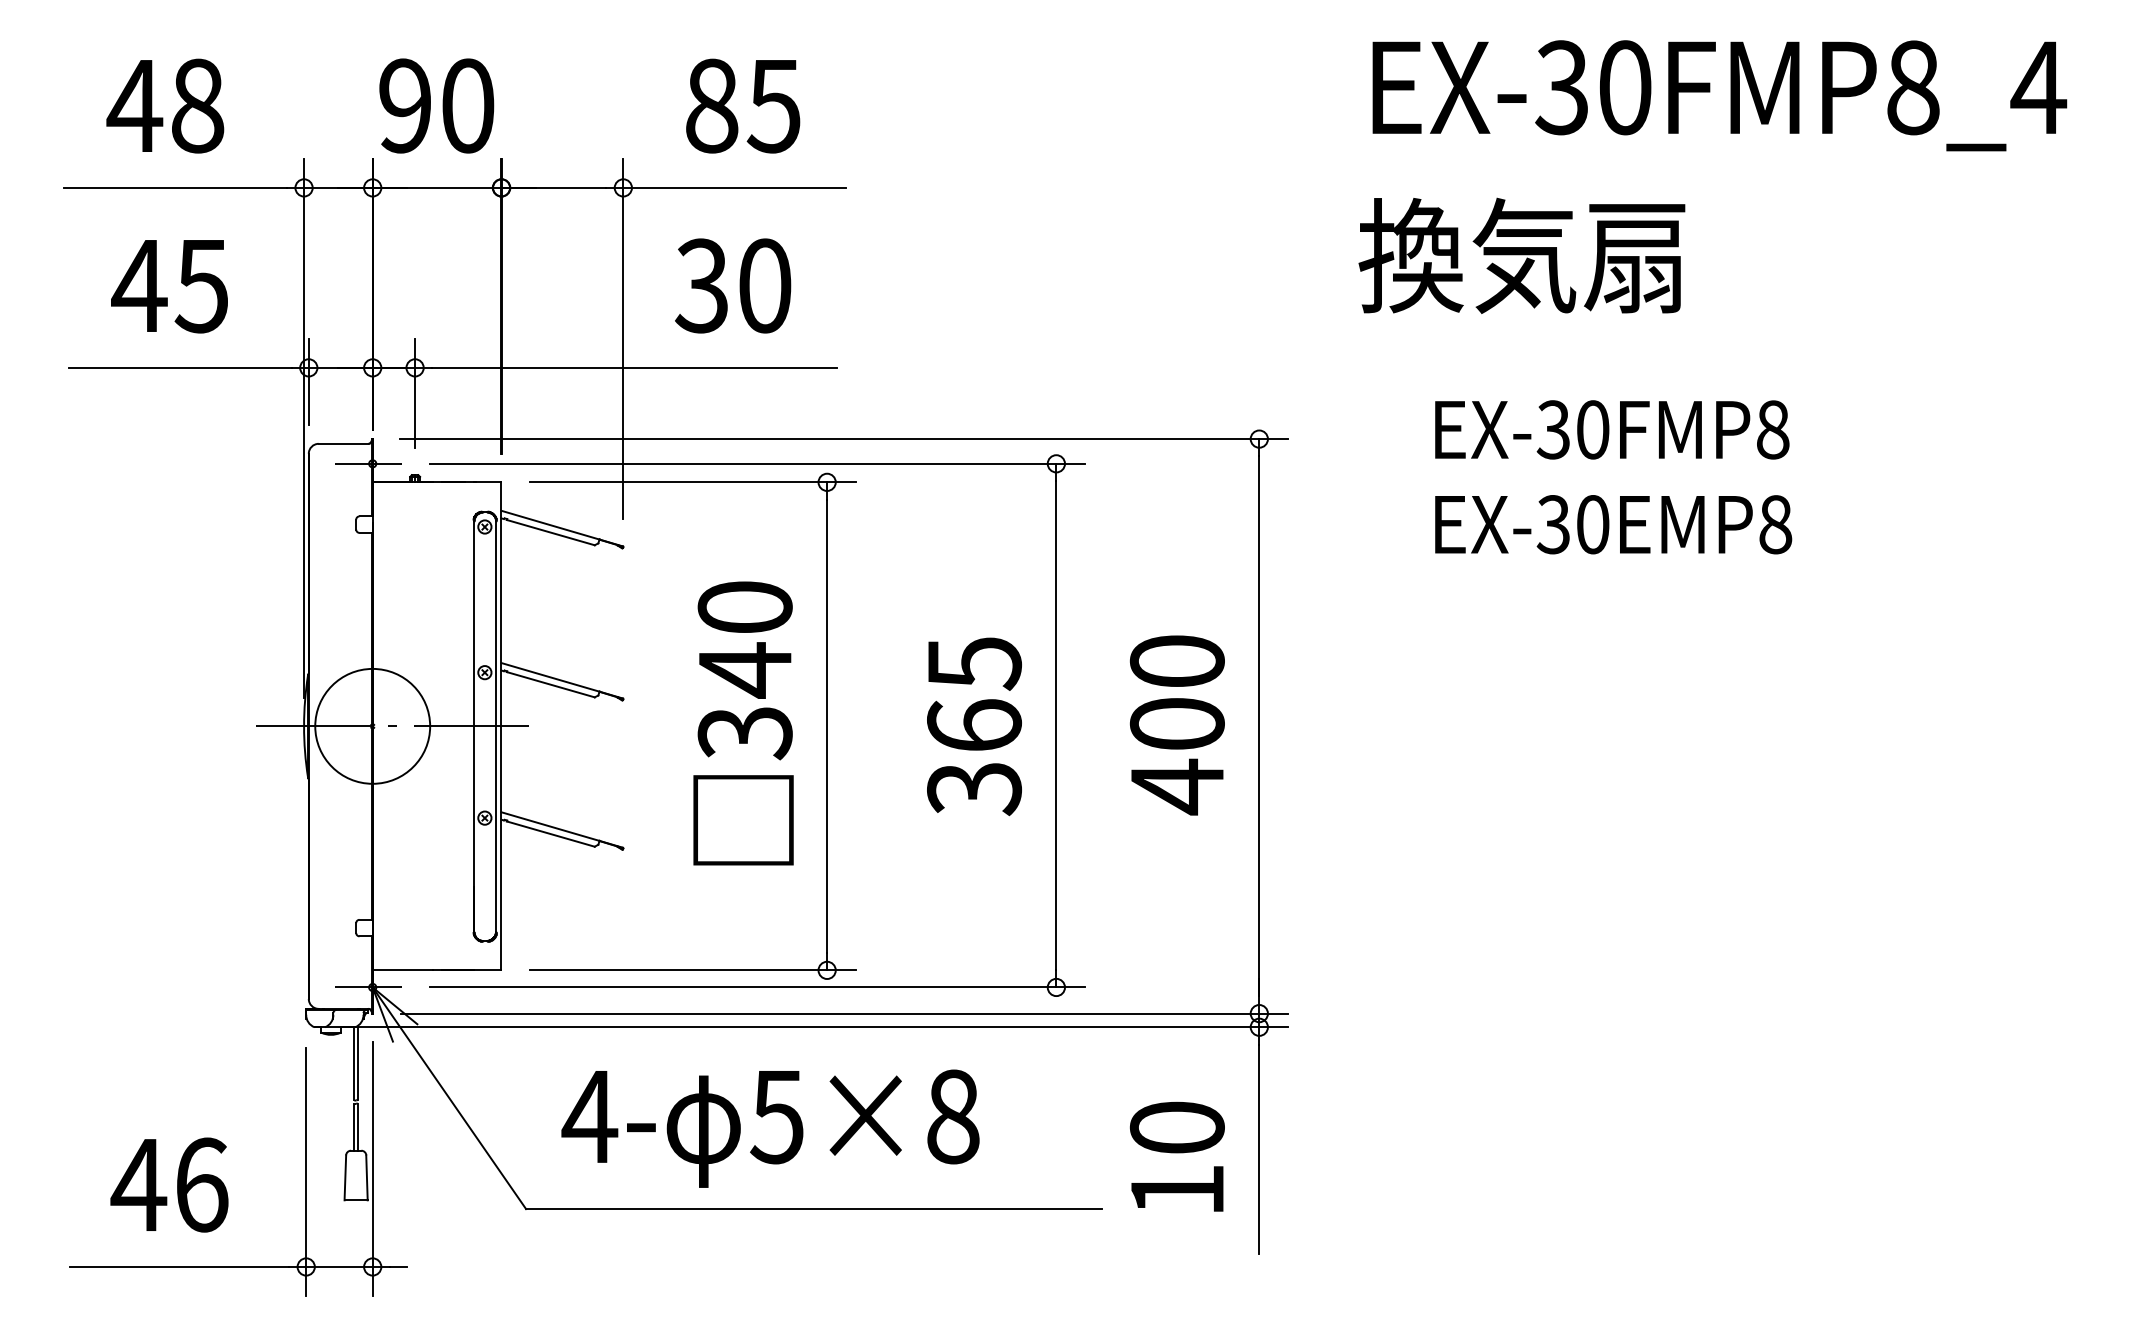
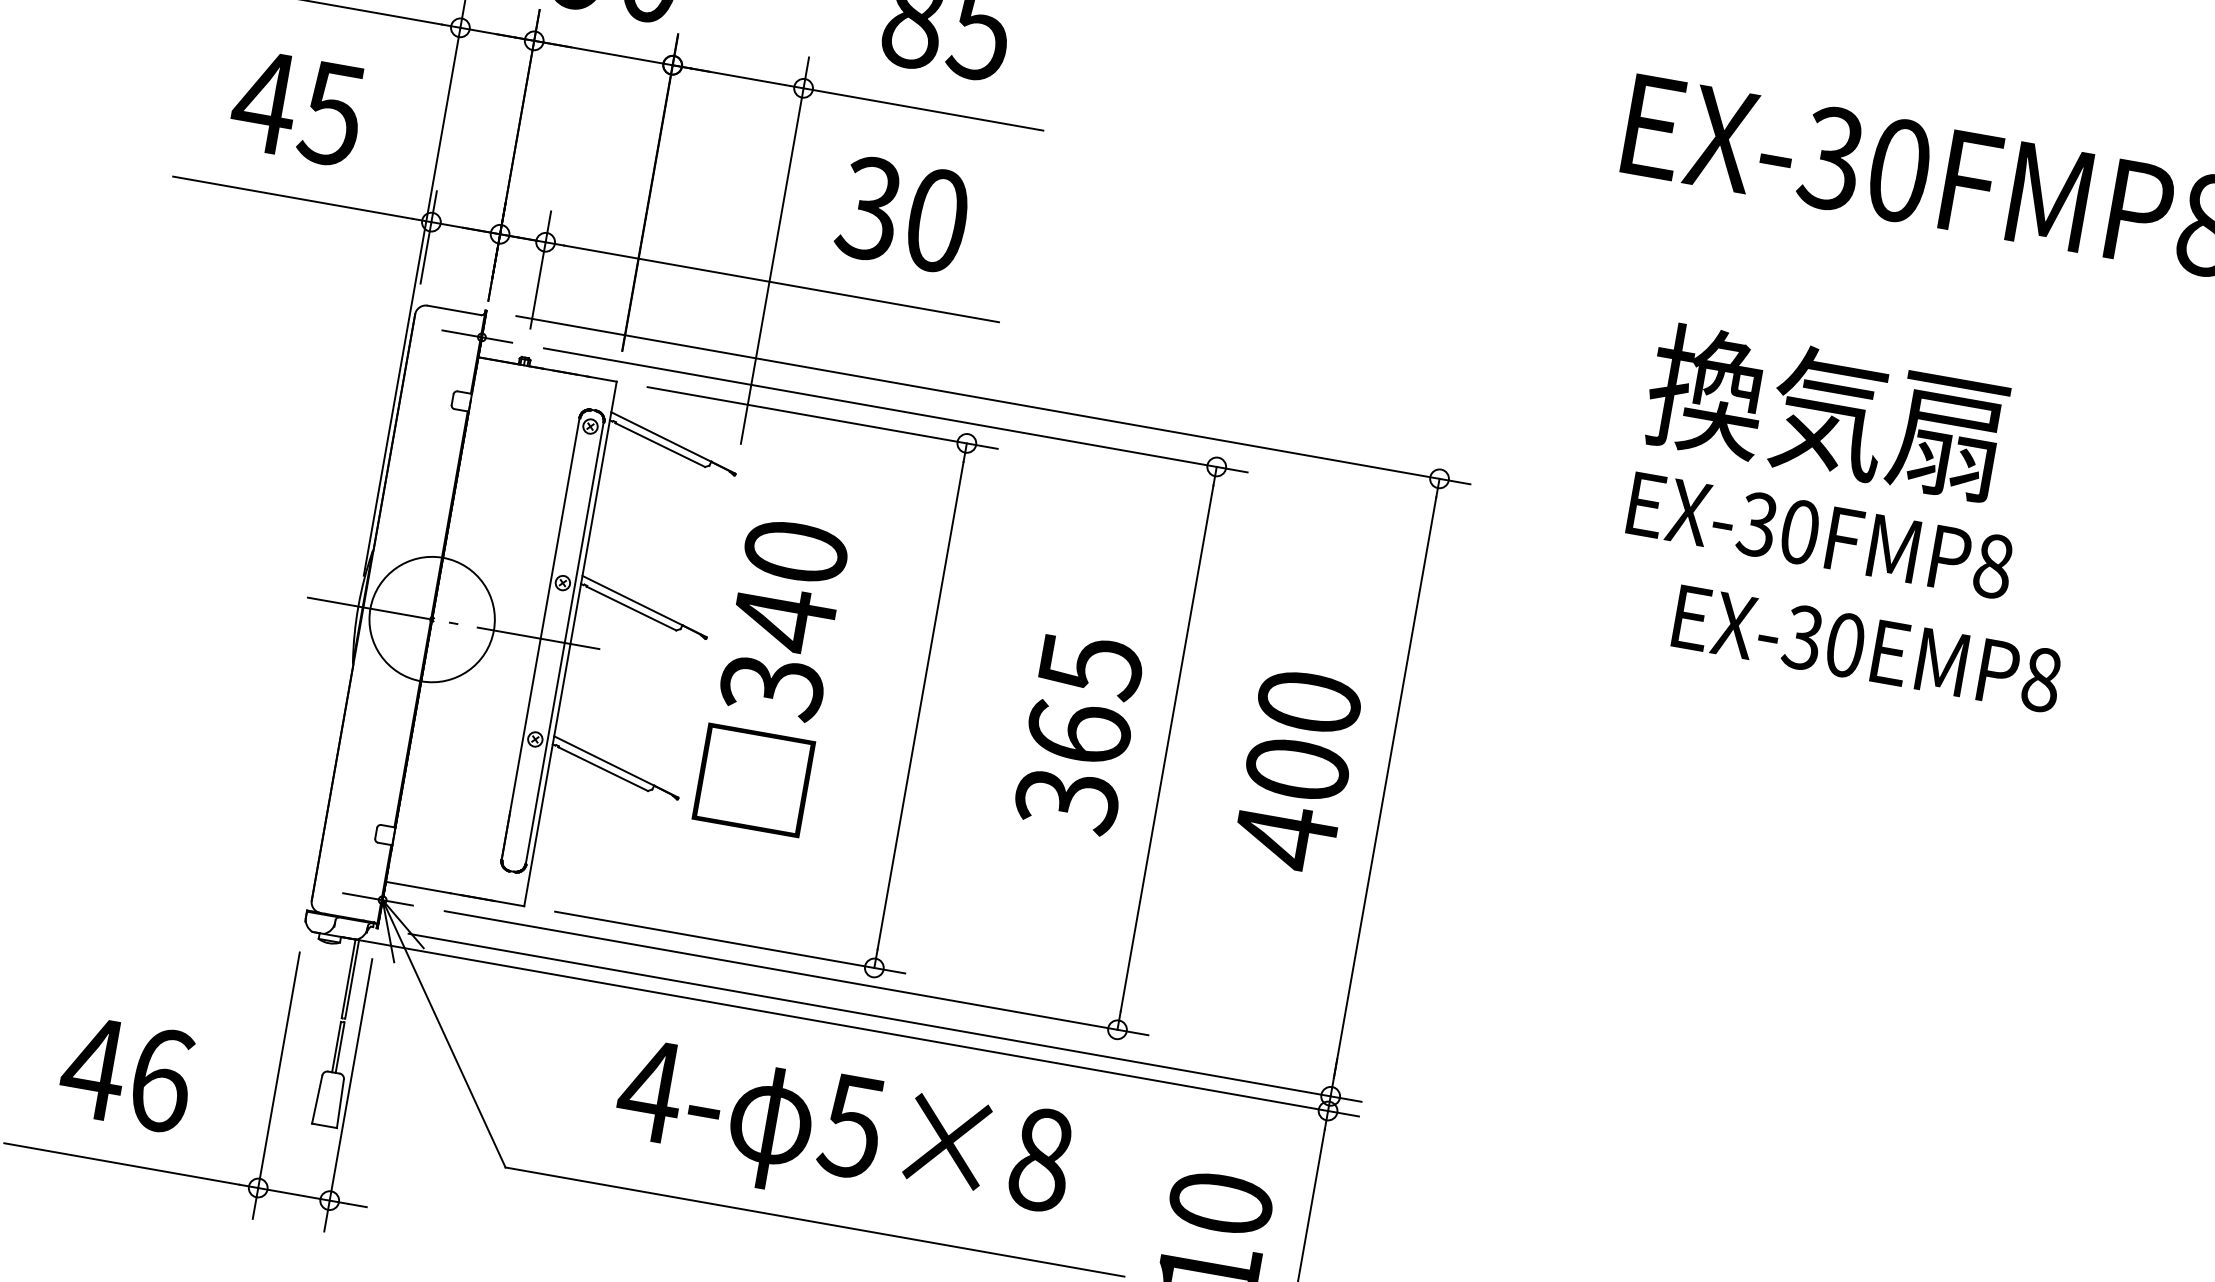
text: (1521, 255) -> (1826, 412), moved
text: (1613, 524) -> (1867, 648), moved
text: (743, 723) -> (772, 676), moved
text: (770, 1128) -> (842, 1137), moved

